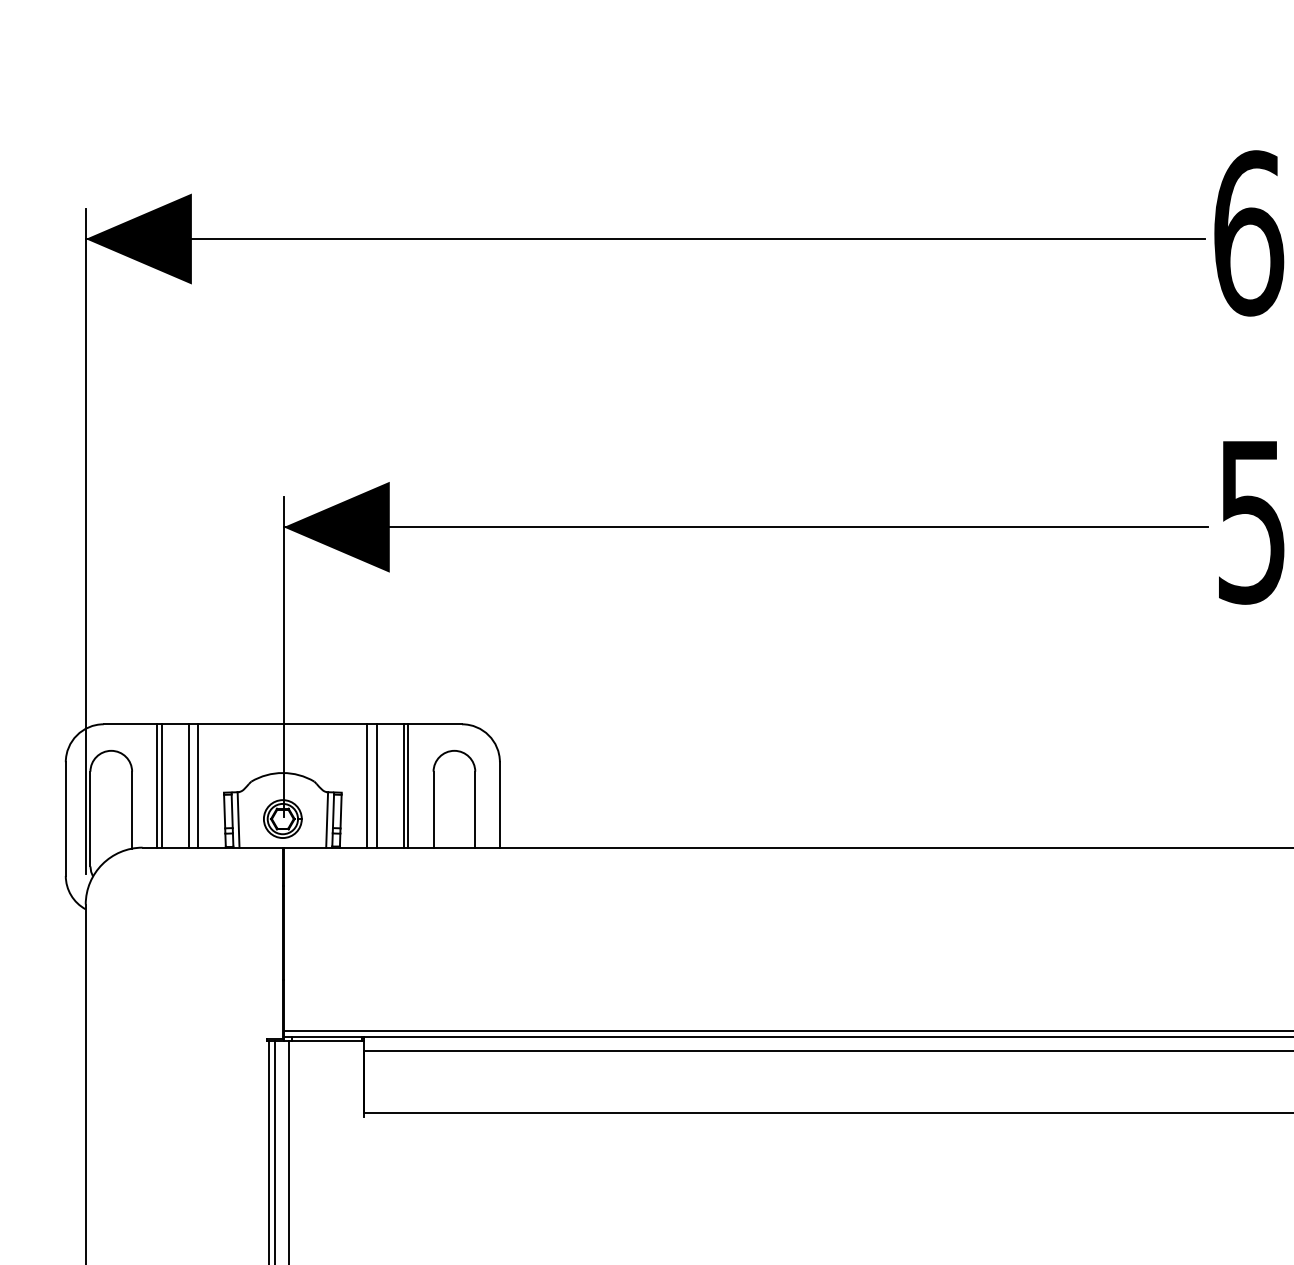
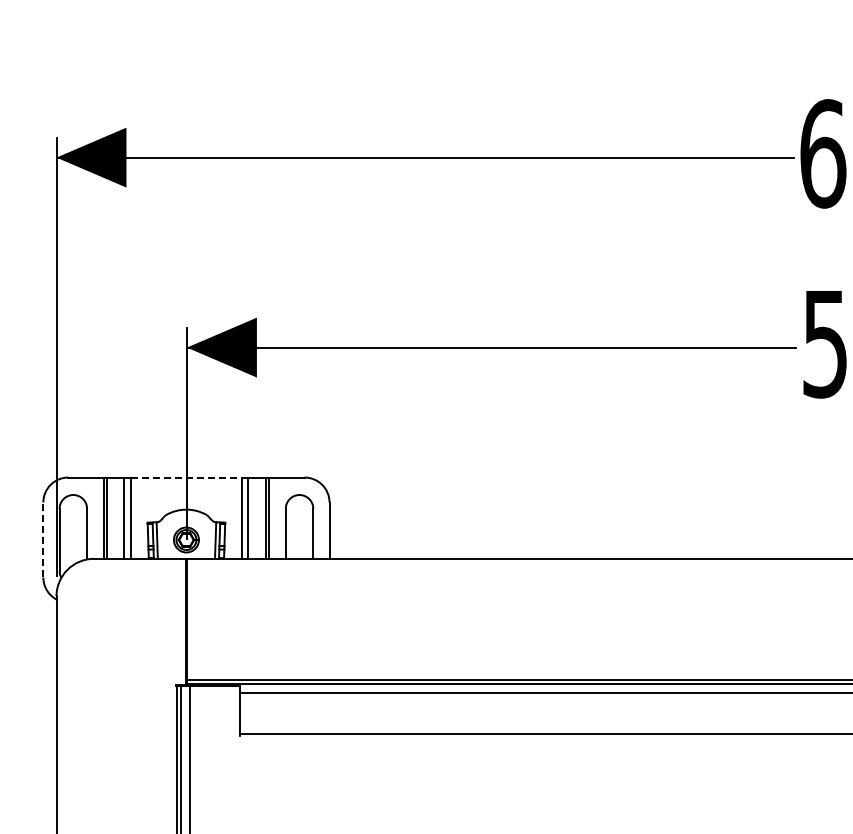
line: (282, 724) -> (186, 477), solid -> dashed
line: (66, 818) -> (43, 539), solid -> dashed

